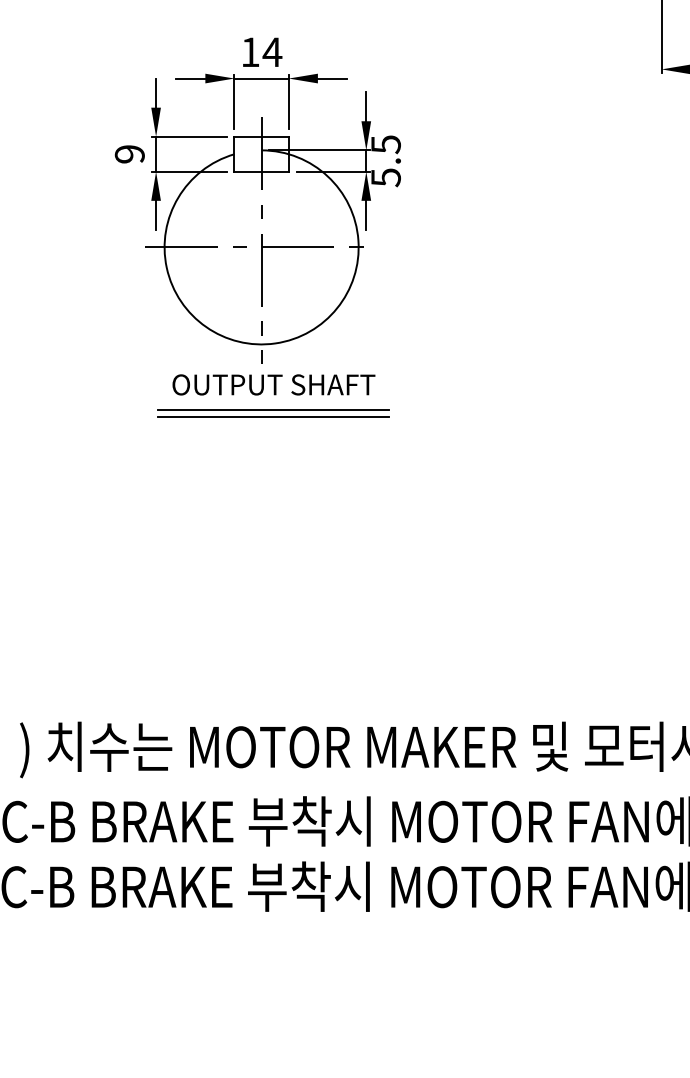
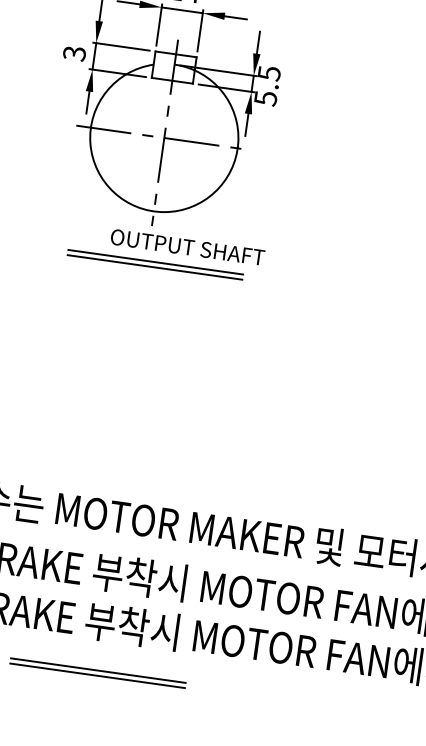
text: (129, 154) -> (74, 53), 9 -> 3
text: (273, 384) -> (187, 247), moved
part: (273, 953) -> (98, 673), added

